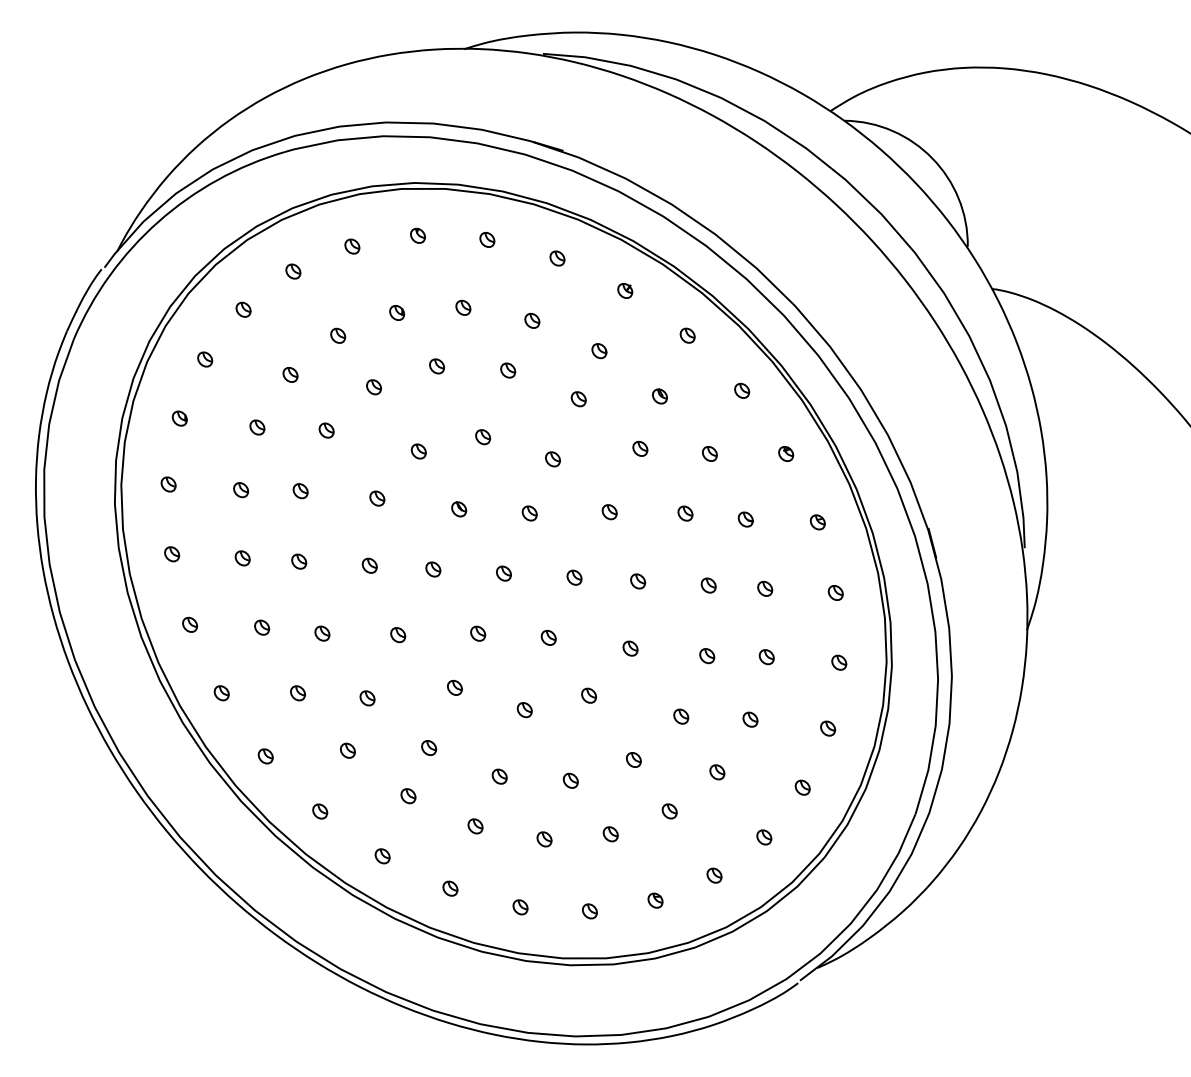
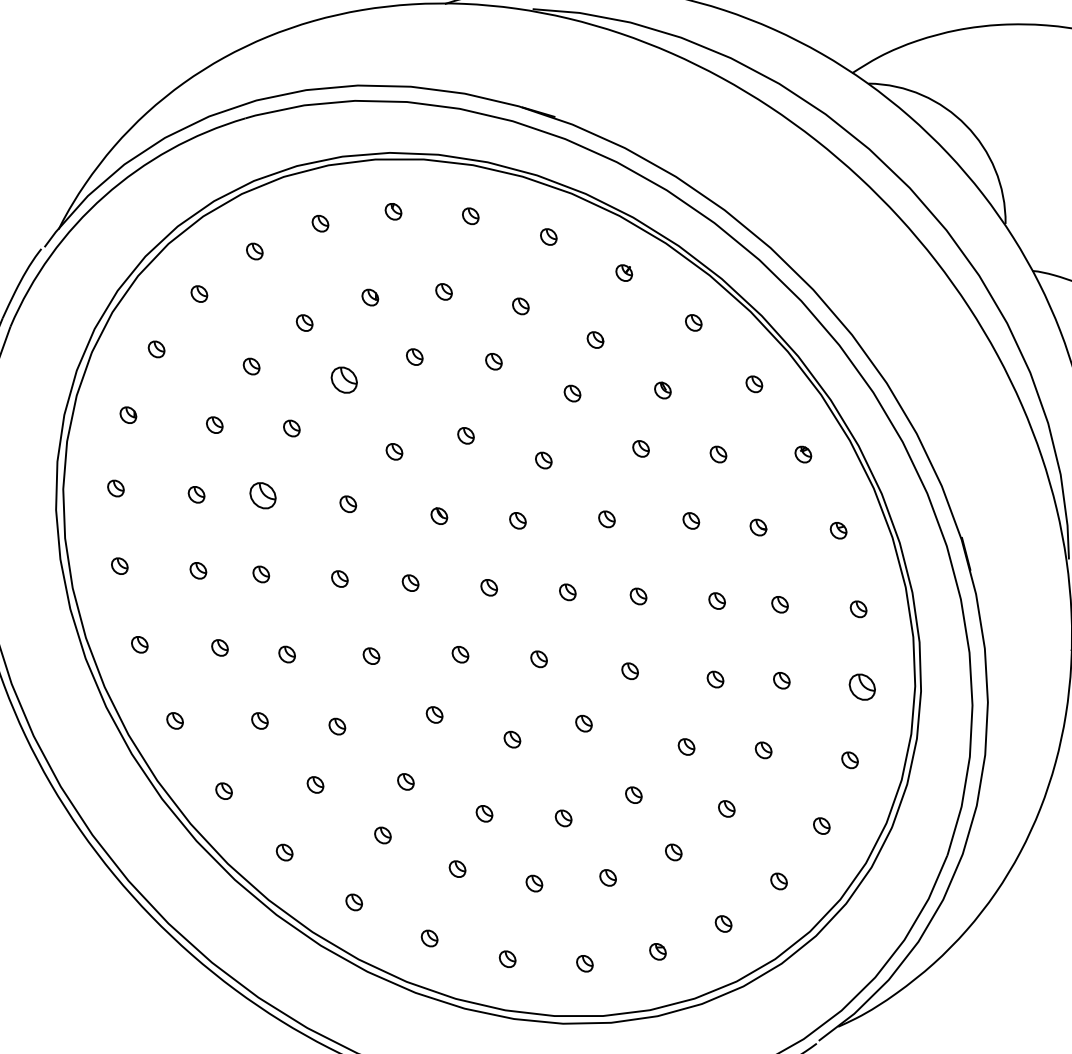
part: (374, 387) -> (345, 380), size x1.6
part: (300, 491) -> (262, 496), size x1.6
part: (839, 662) -> (862, 686), size x1.6

